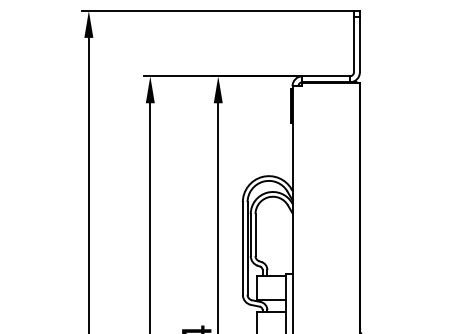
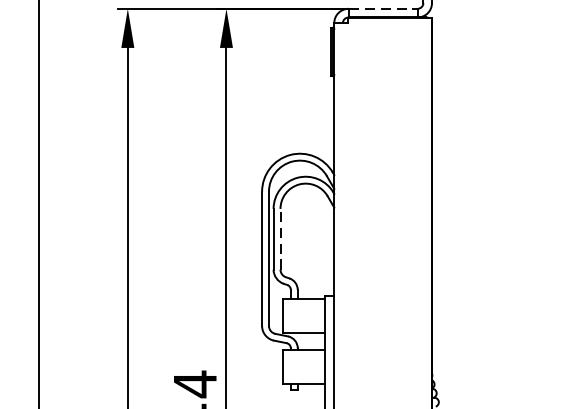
line: (326, 76) -> (383, 9), solid -> dashed
line: (255, 235) -> (280, 239), solid -> dashed

